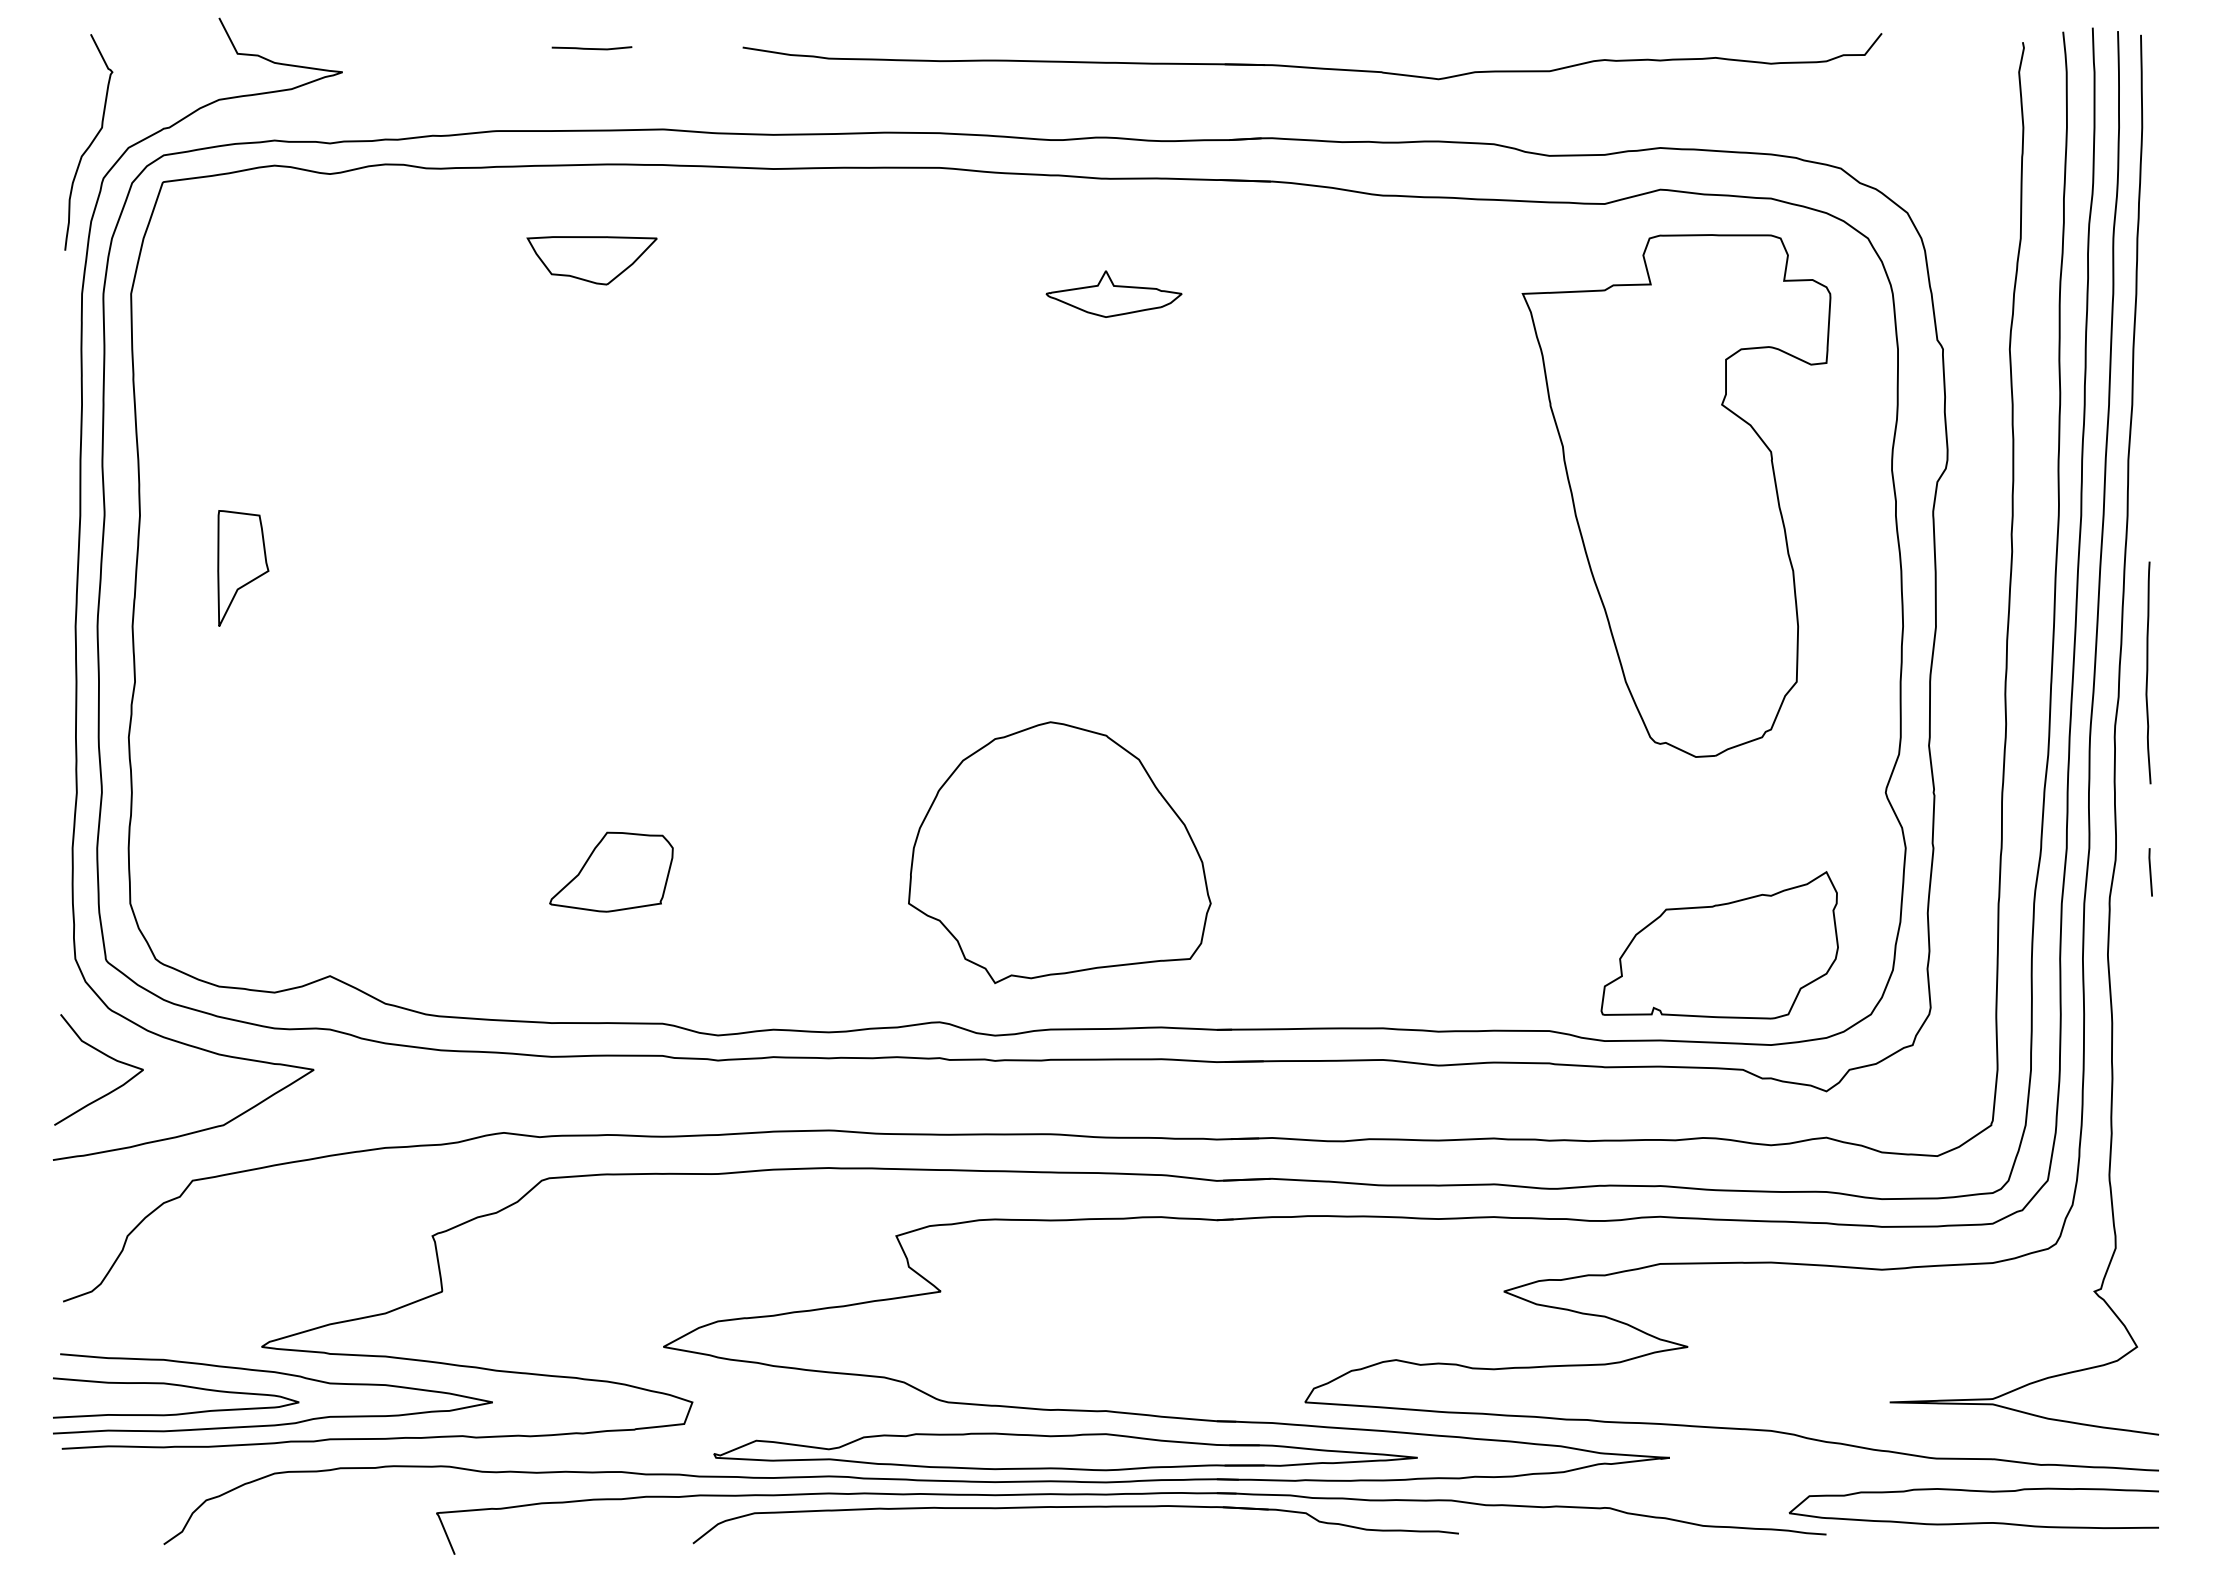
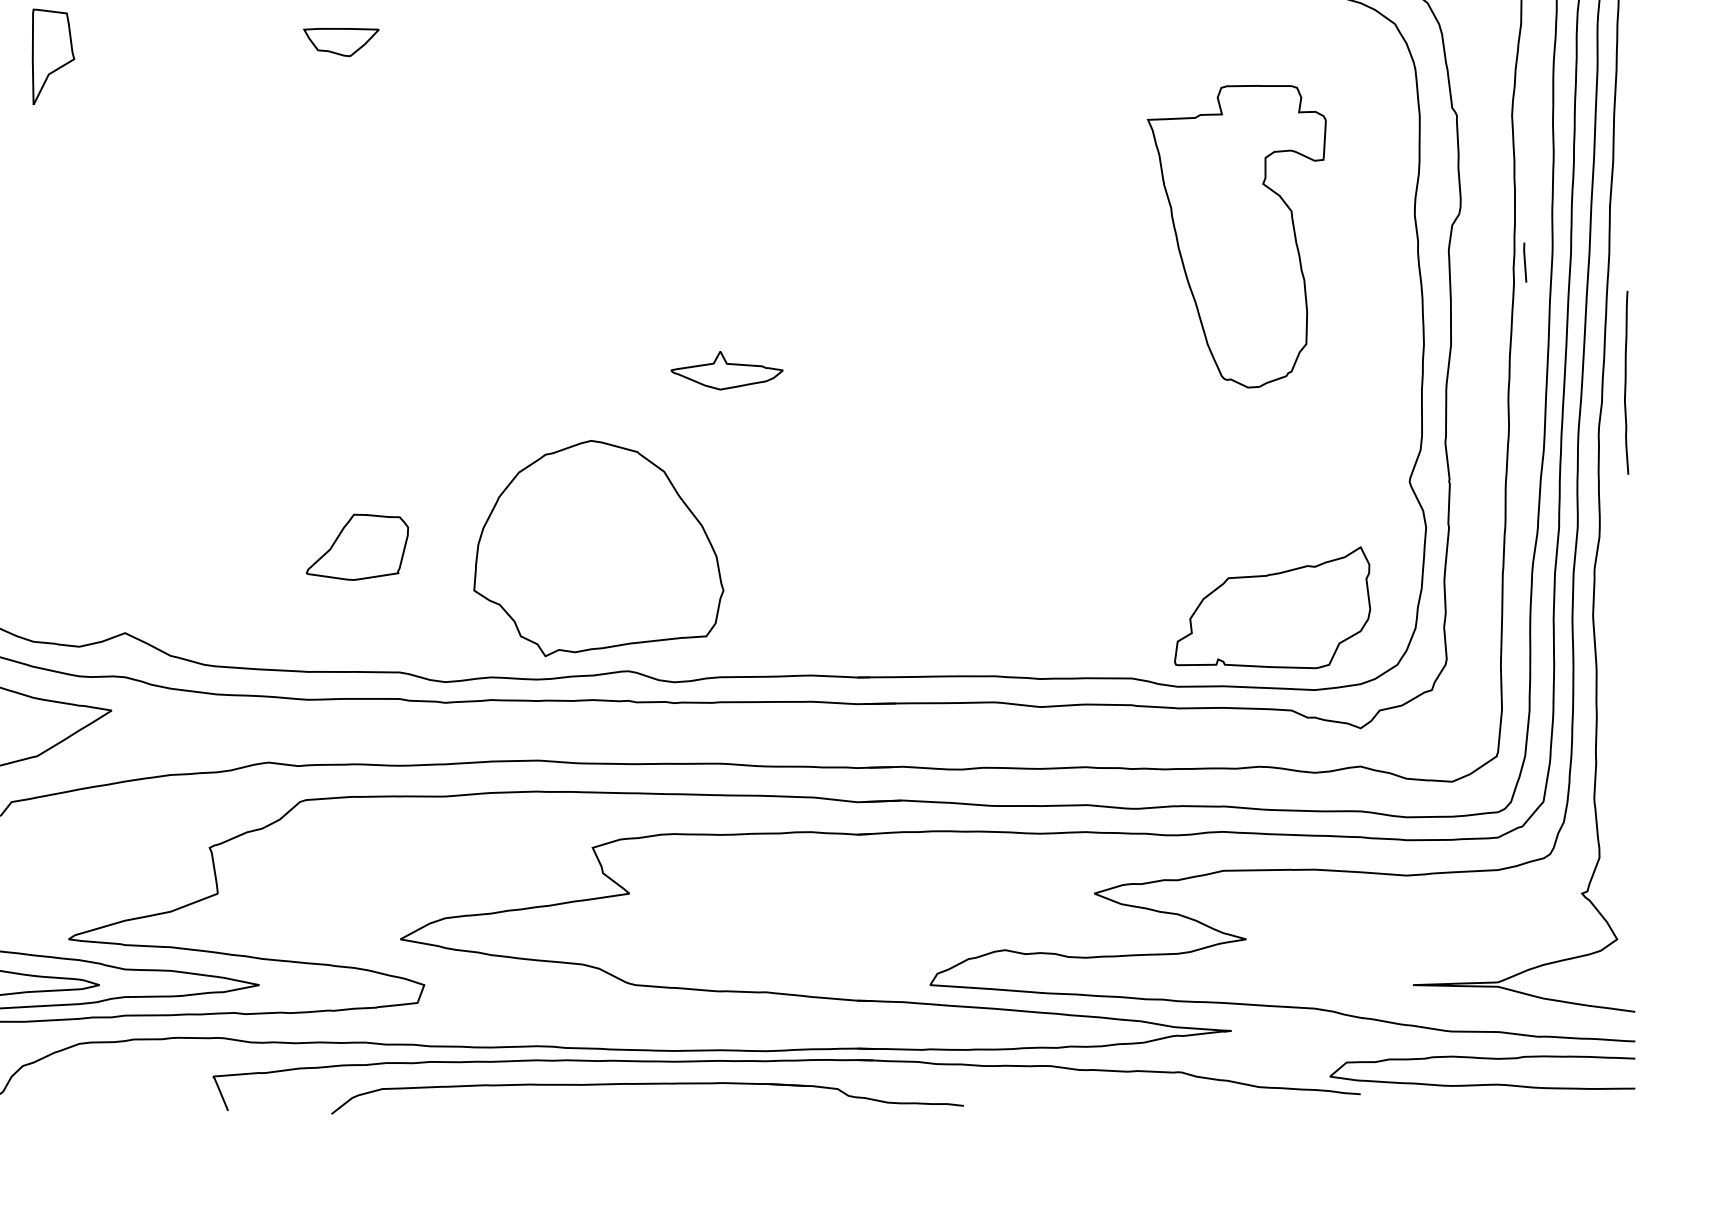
part: (591, 260) -> (340, 42), size x0.7
part: (1113, 293) -> (726, 370), moved
part: (1676, 495) -> (1236, 236), size x0.7
part: (243, 568) -> (53, 57), moved
part: (1059, 852) -> (598, 548), moved
line: (2150, 872) -> (1525, 262), moved
part: (1065, 1451) -> (732, 1025), removed
part: (1075, 1507) -> (647, 1084), moved

